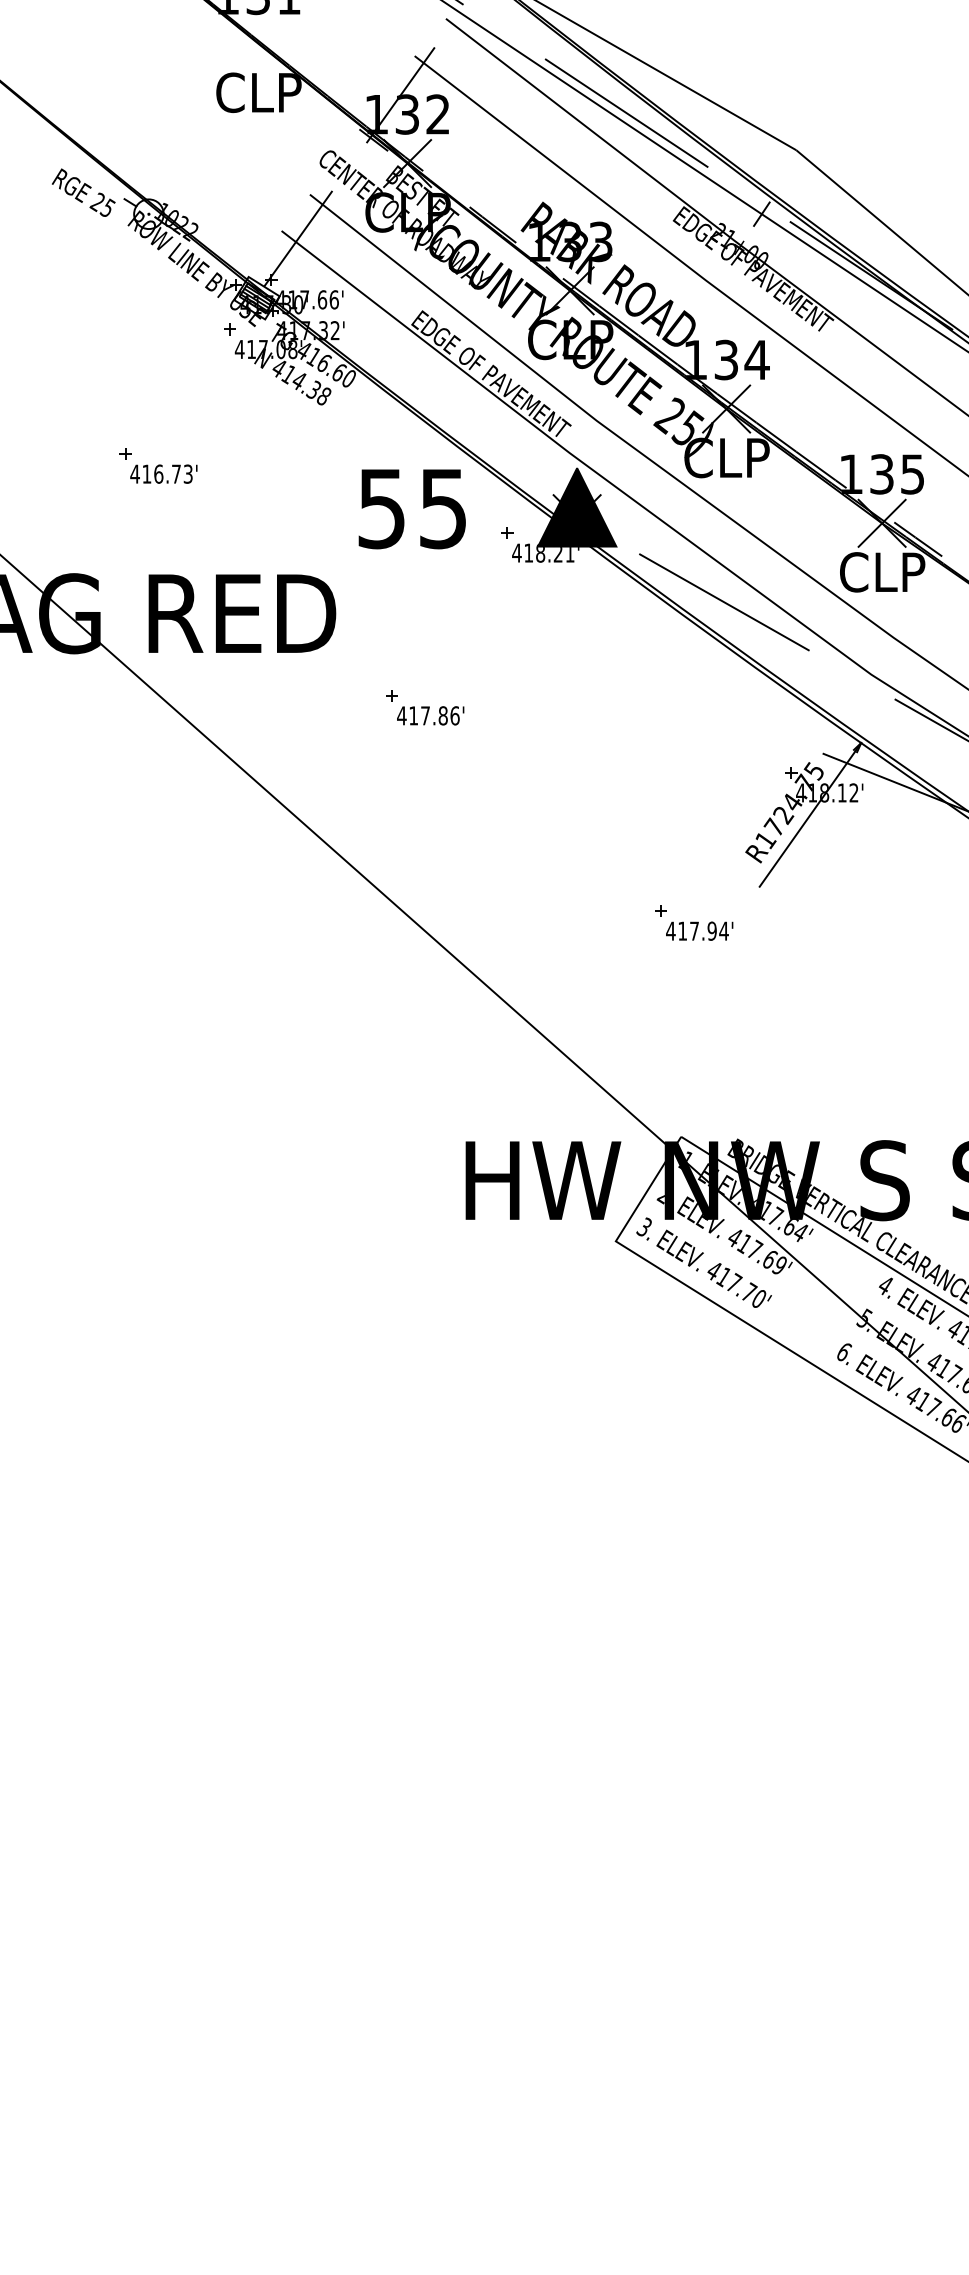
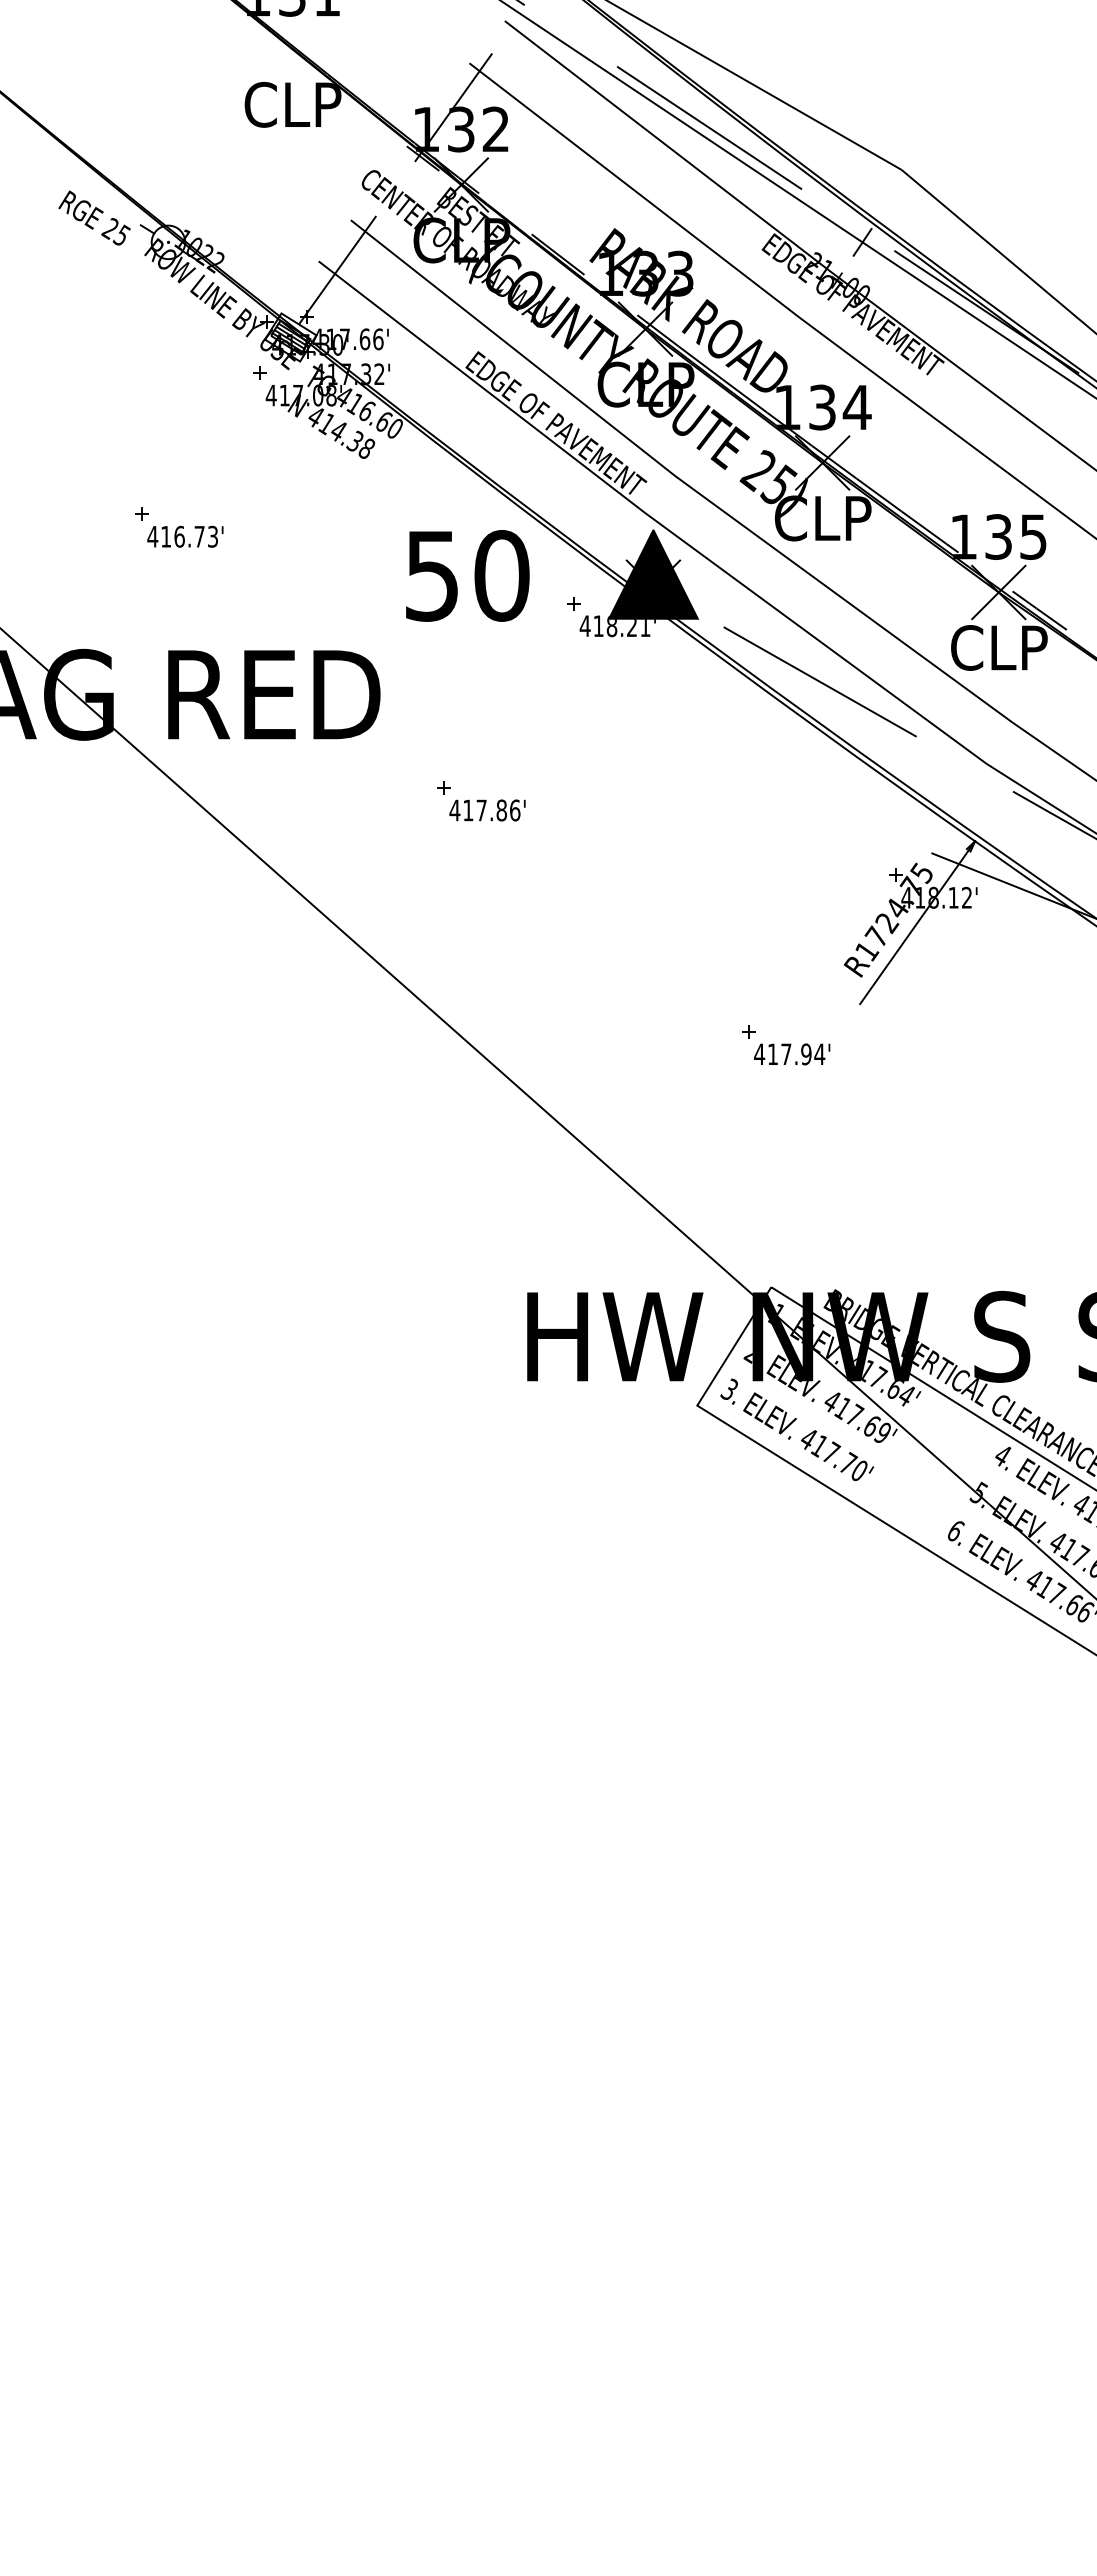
text: (442, 508) -> (501, 575), 55 -> 50

